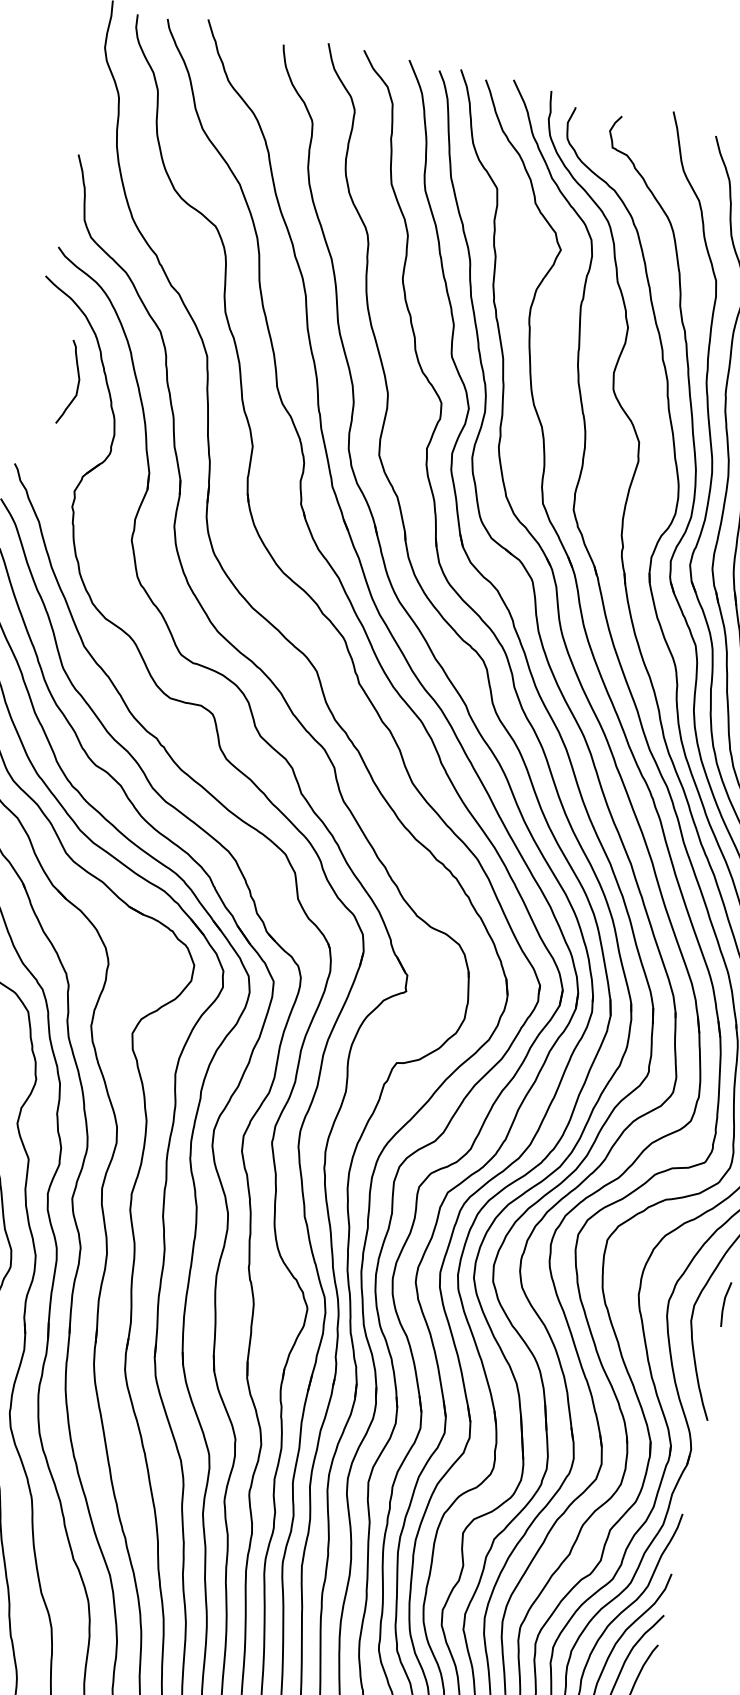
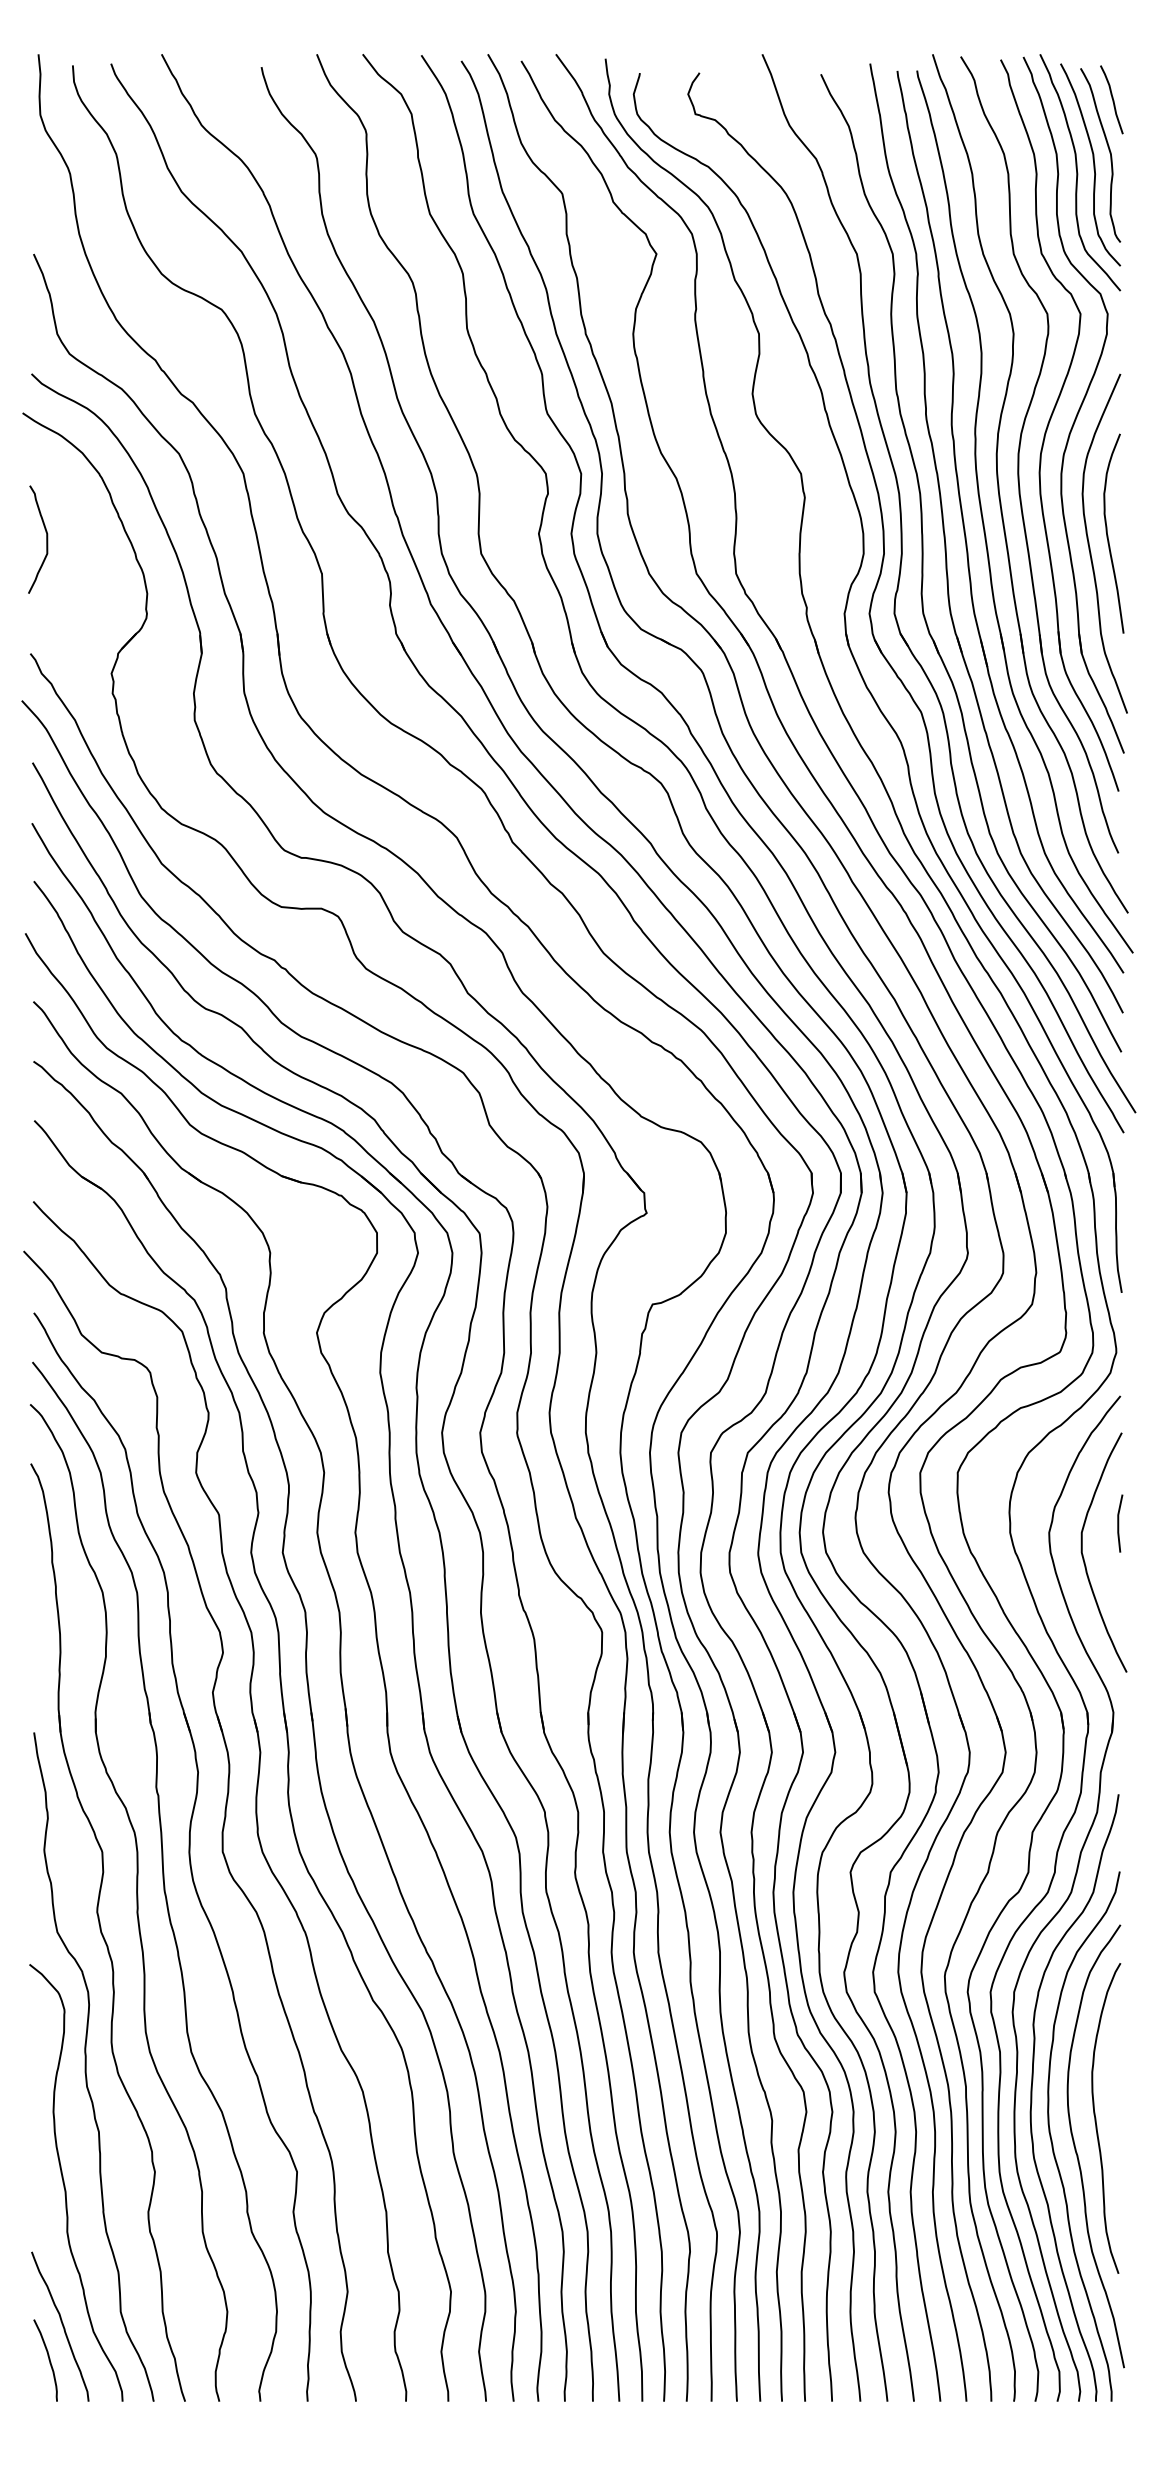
curve: (77, 384) -> (46, 539), moved

